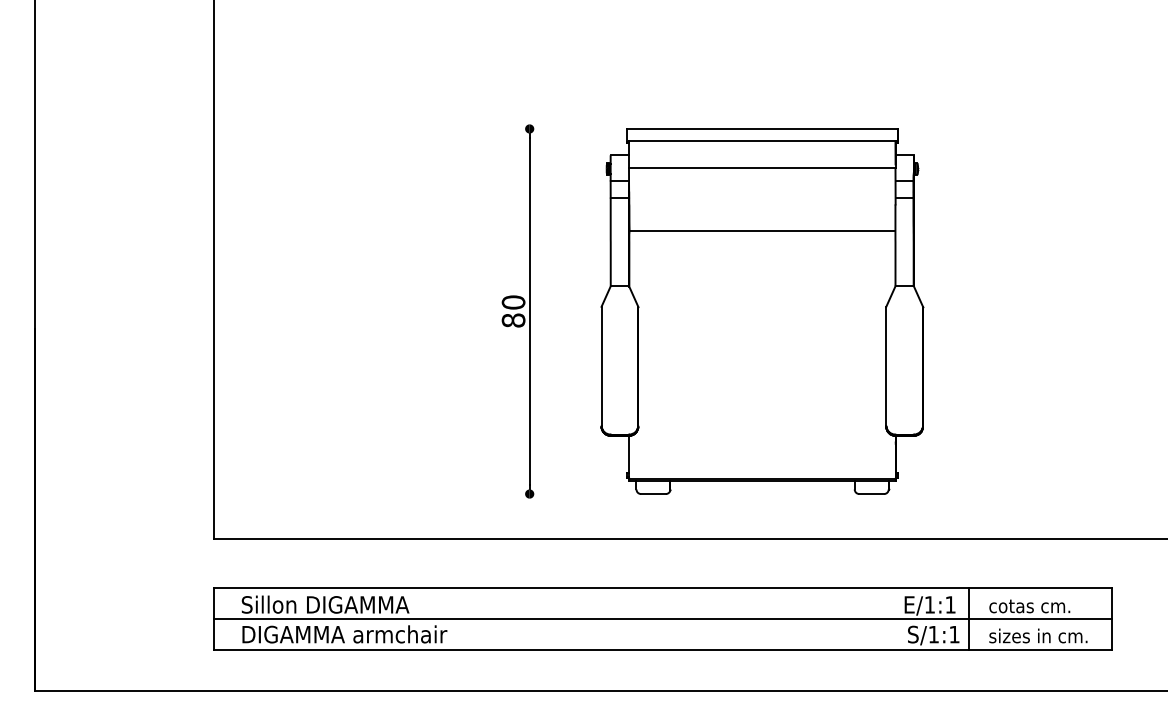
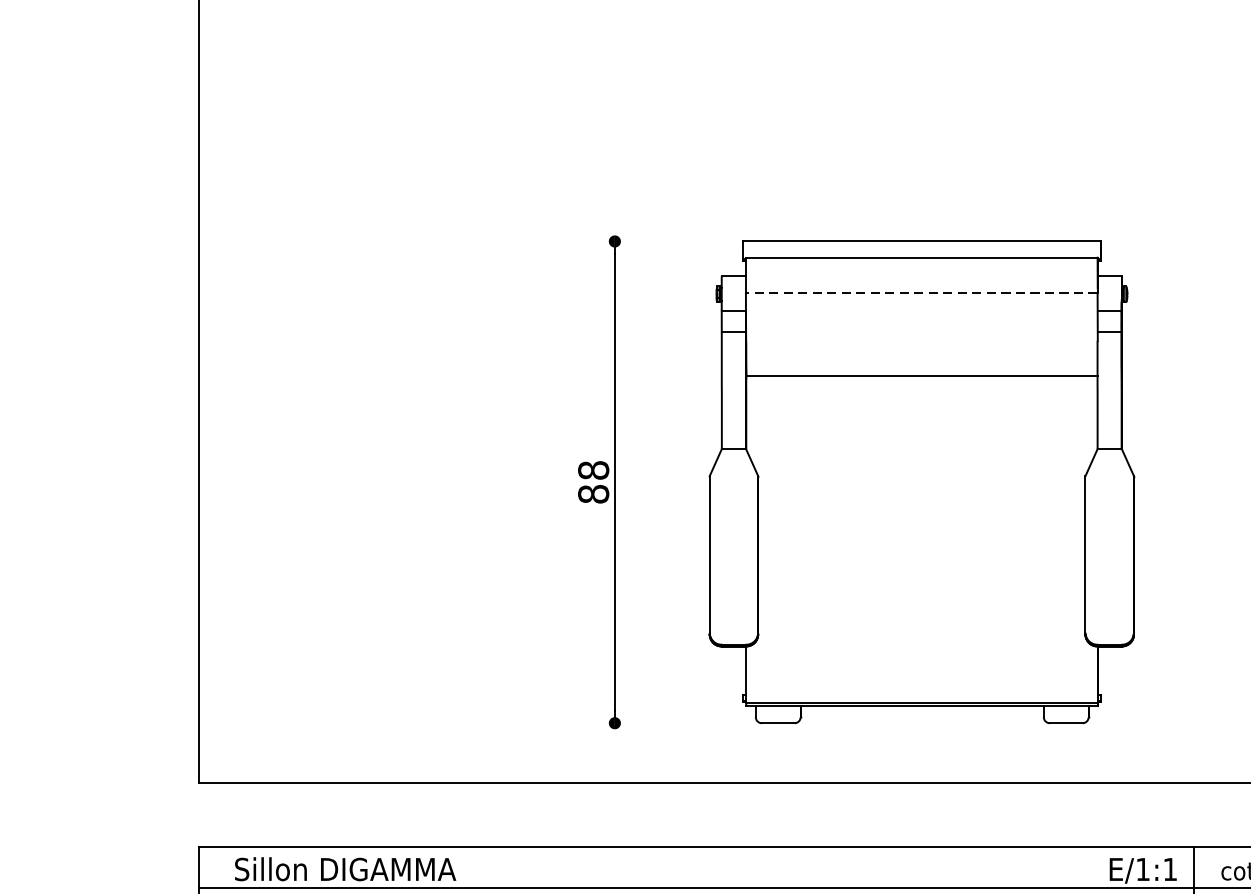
line: (761, 168) -> (920, 293), solid -> dashed
text: (513, 302) -> (593, 470), 80 -> 88

